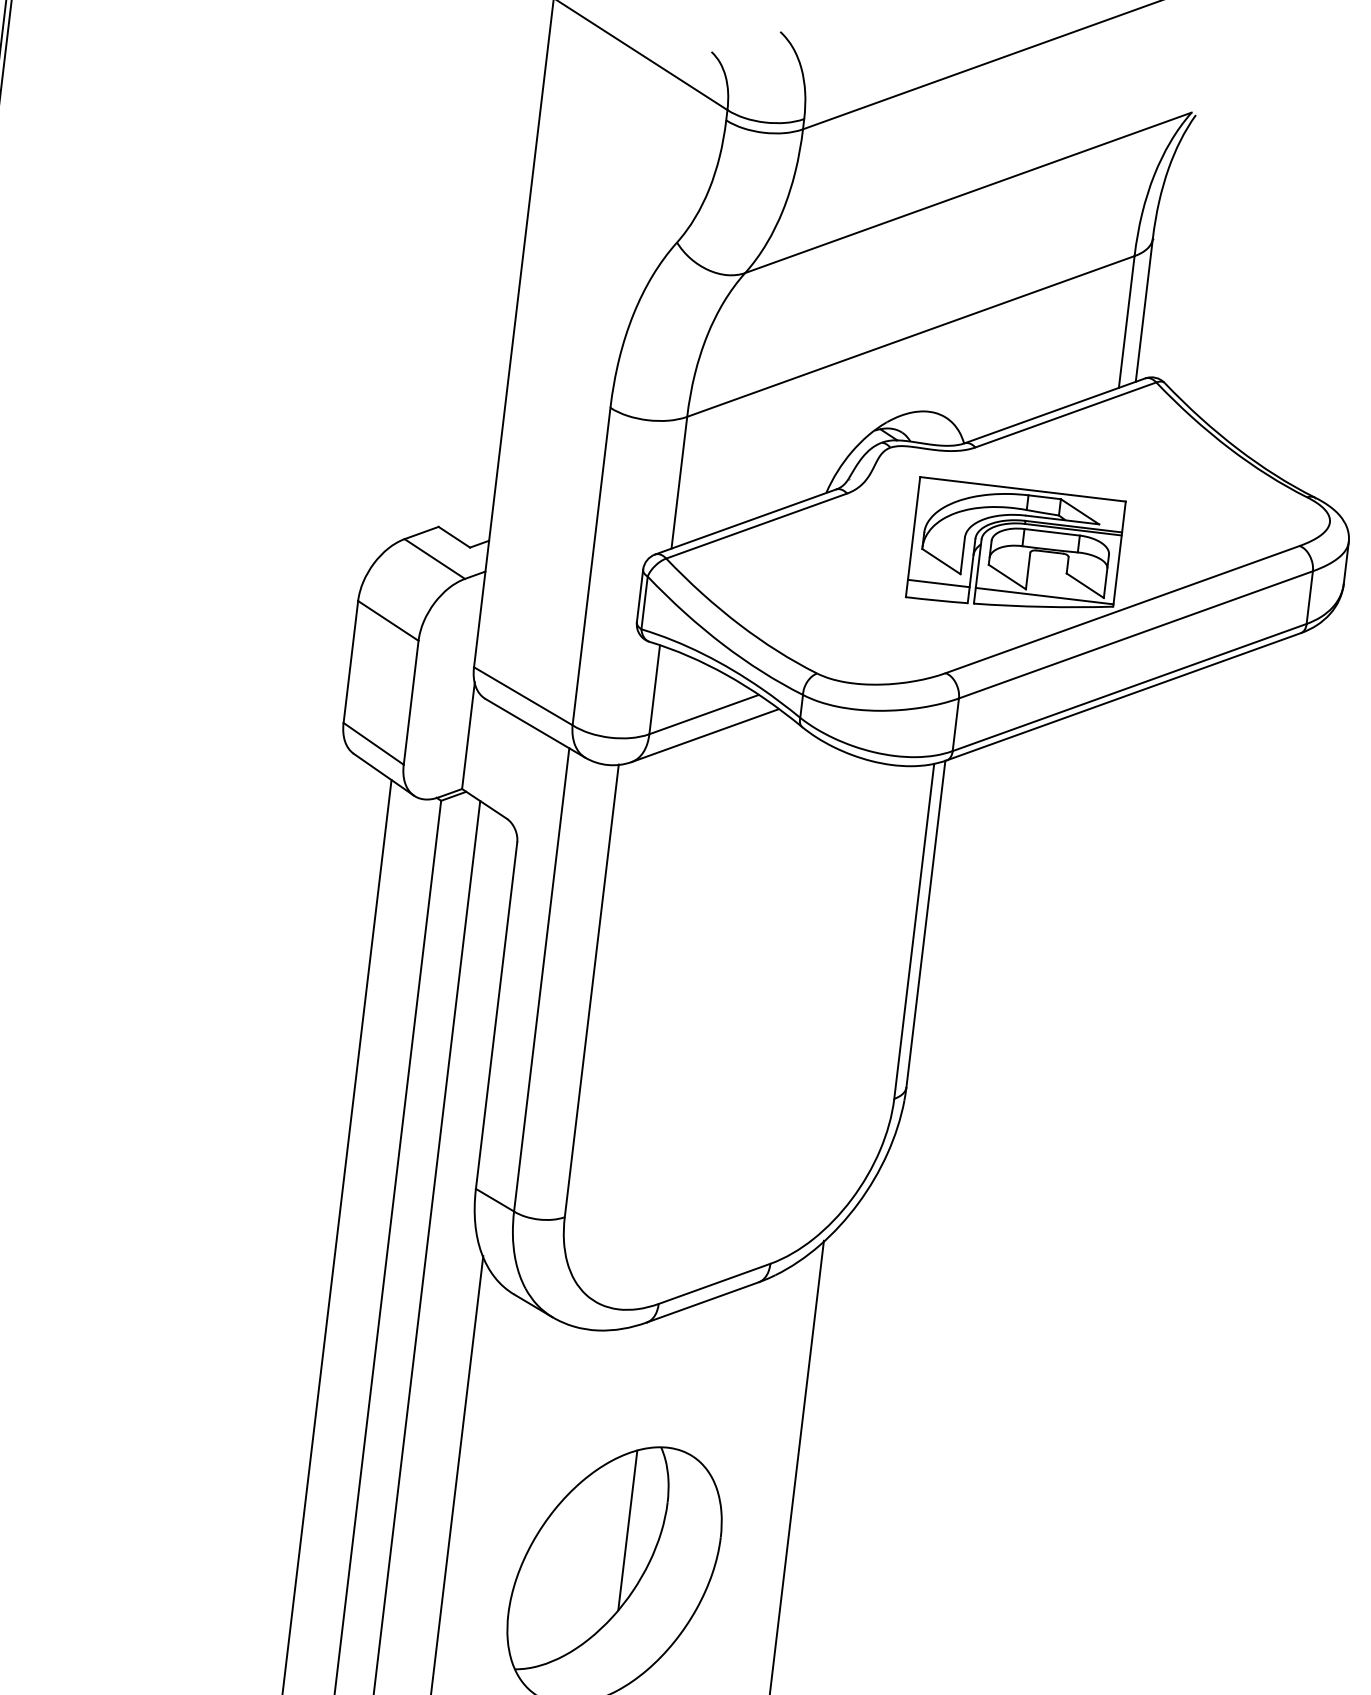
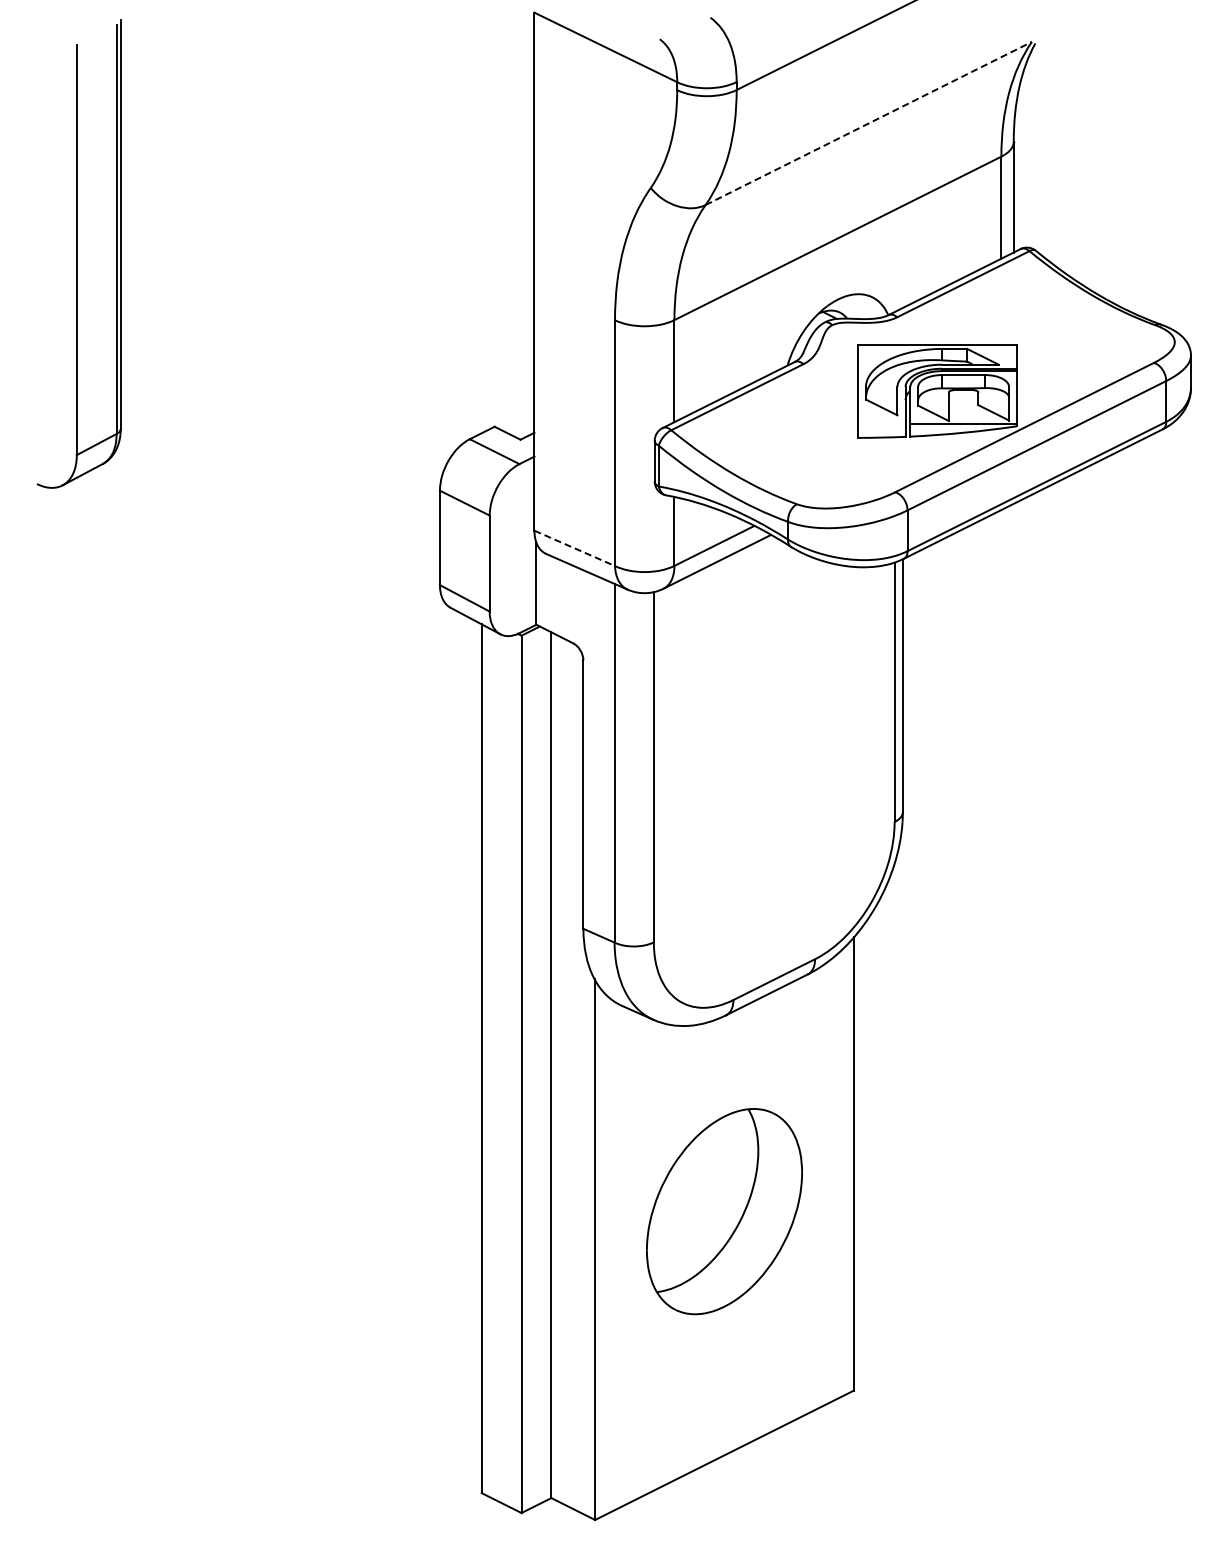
line: (969, 192) -> (869, 123), solid -> dashed
line: (938, 583) -> (881, 424), removed
line: (522, 696) -> (574, 548), solid -> dashed
line: (627, 1530) -> (730, 1175), removed

